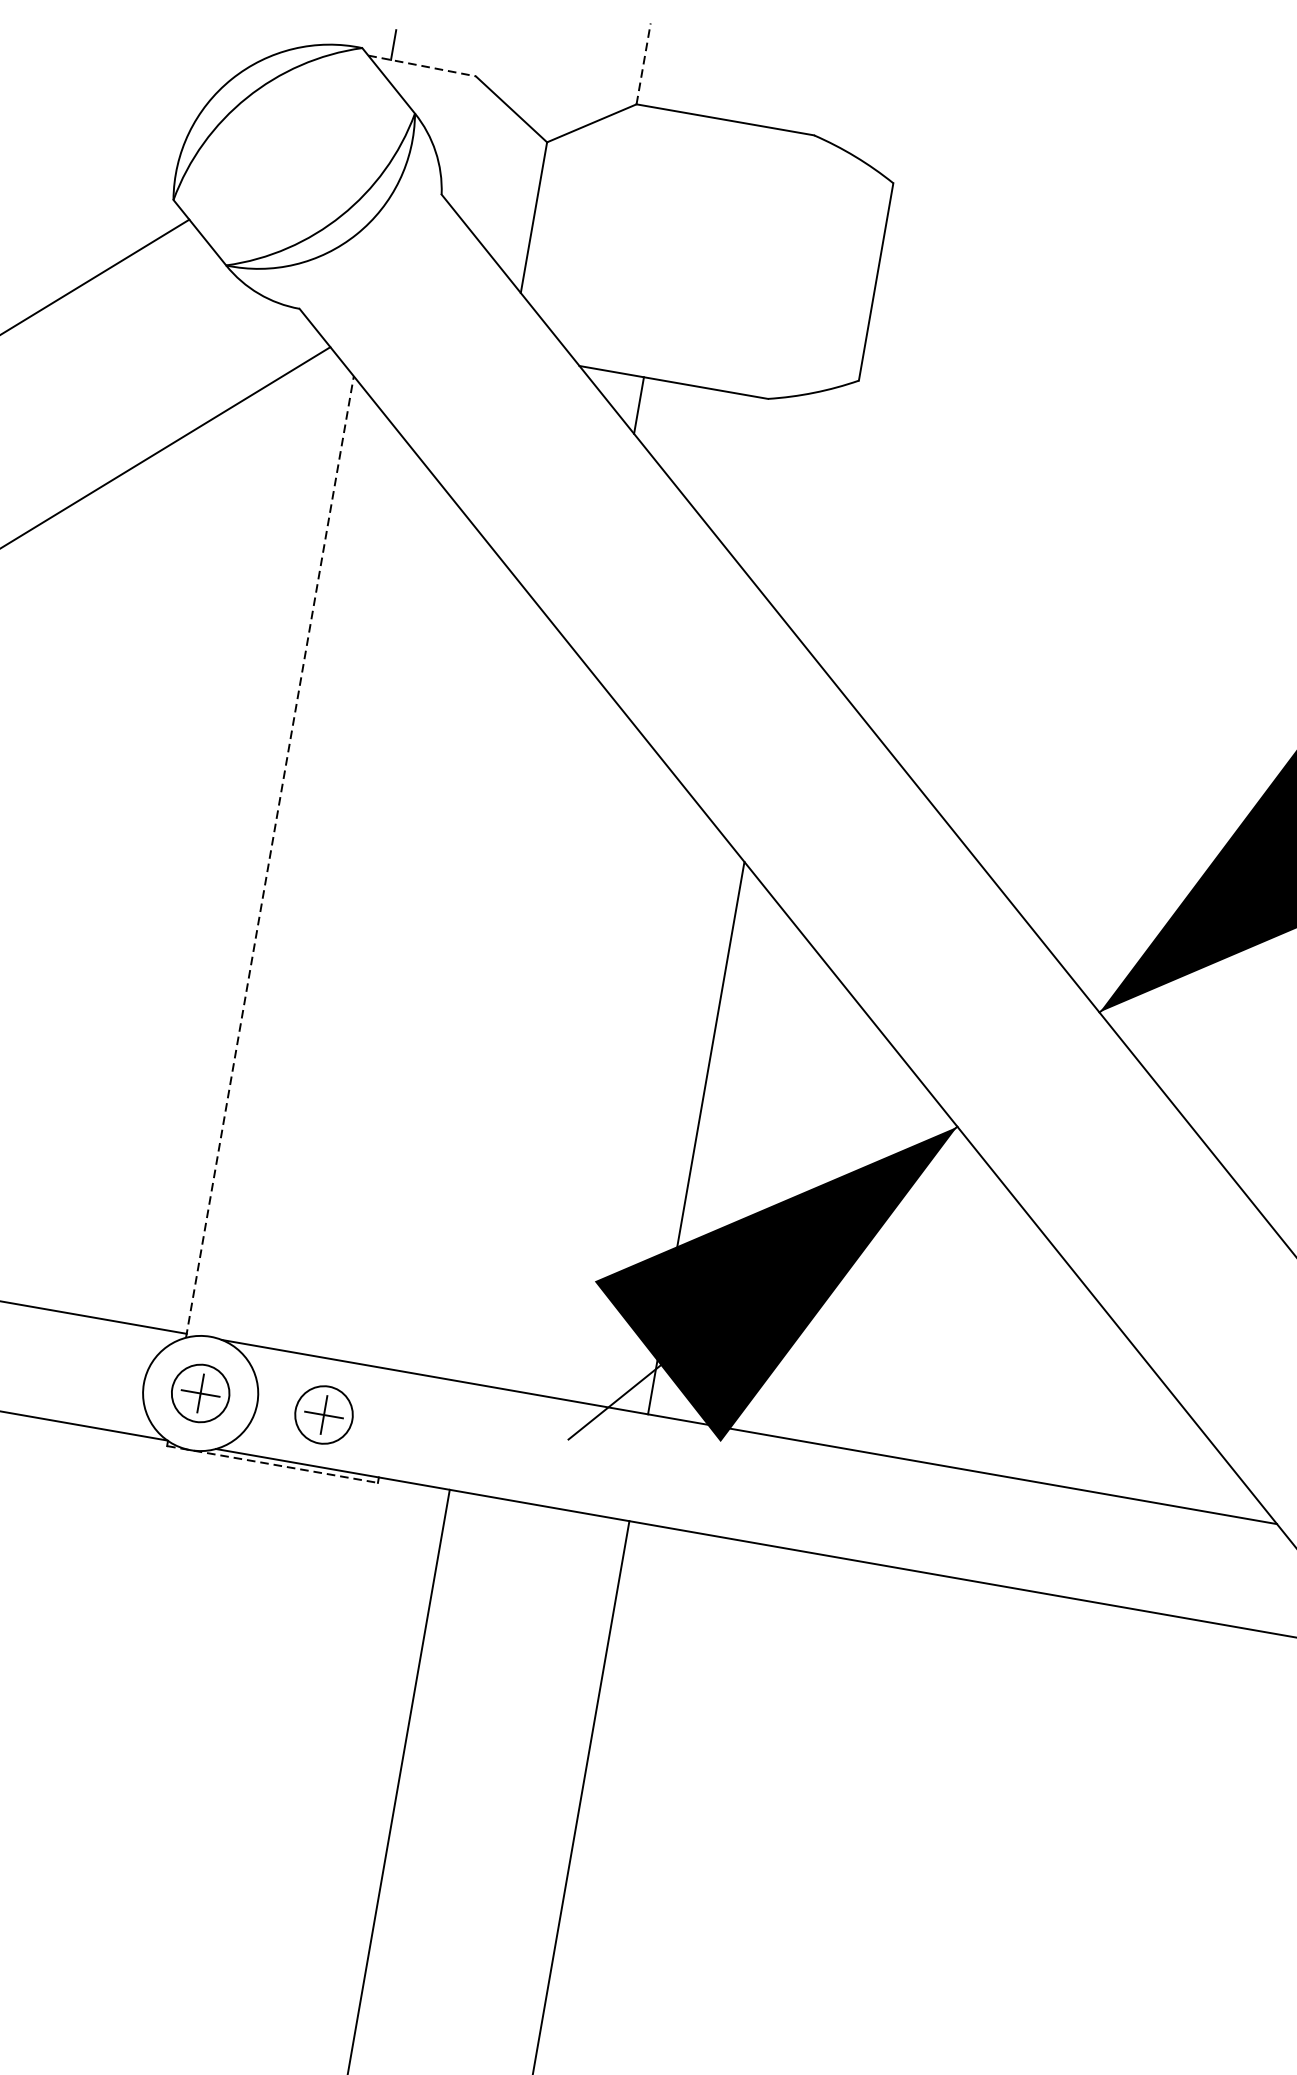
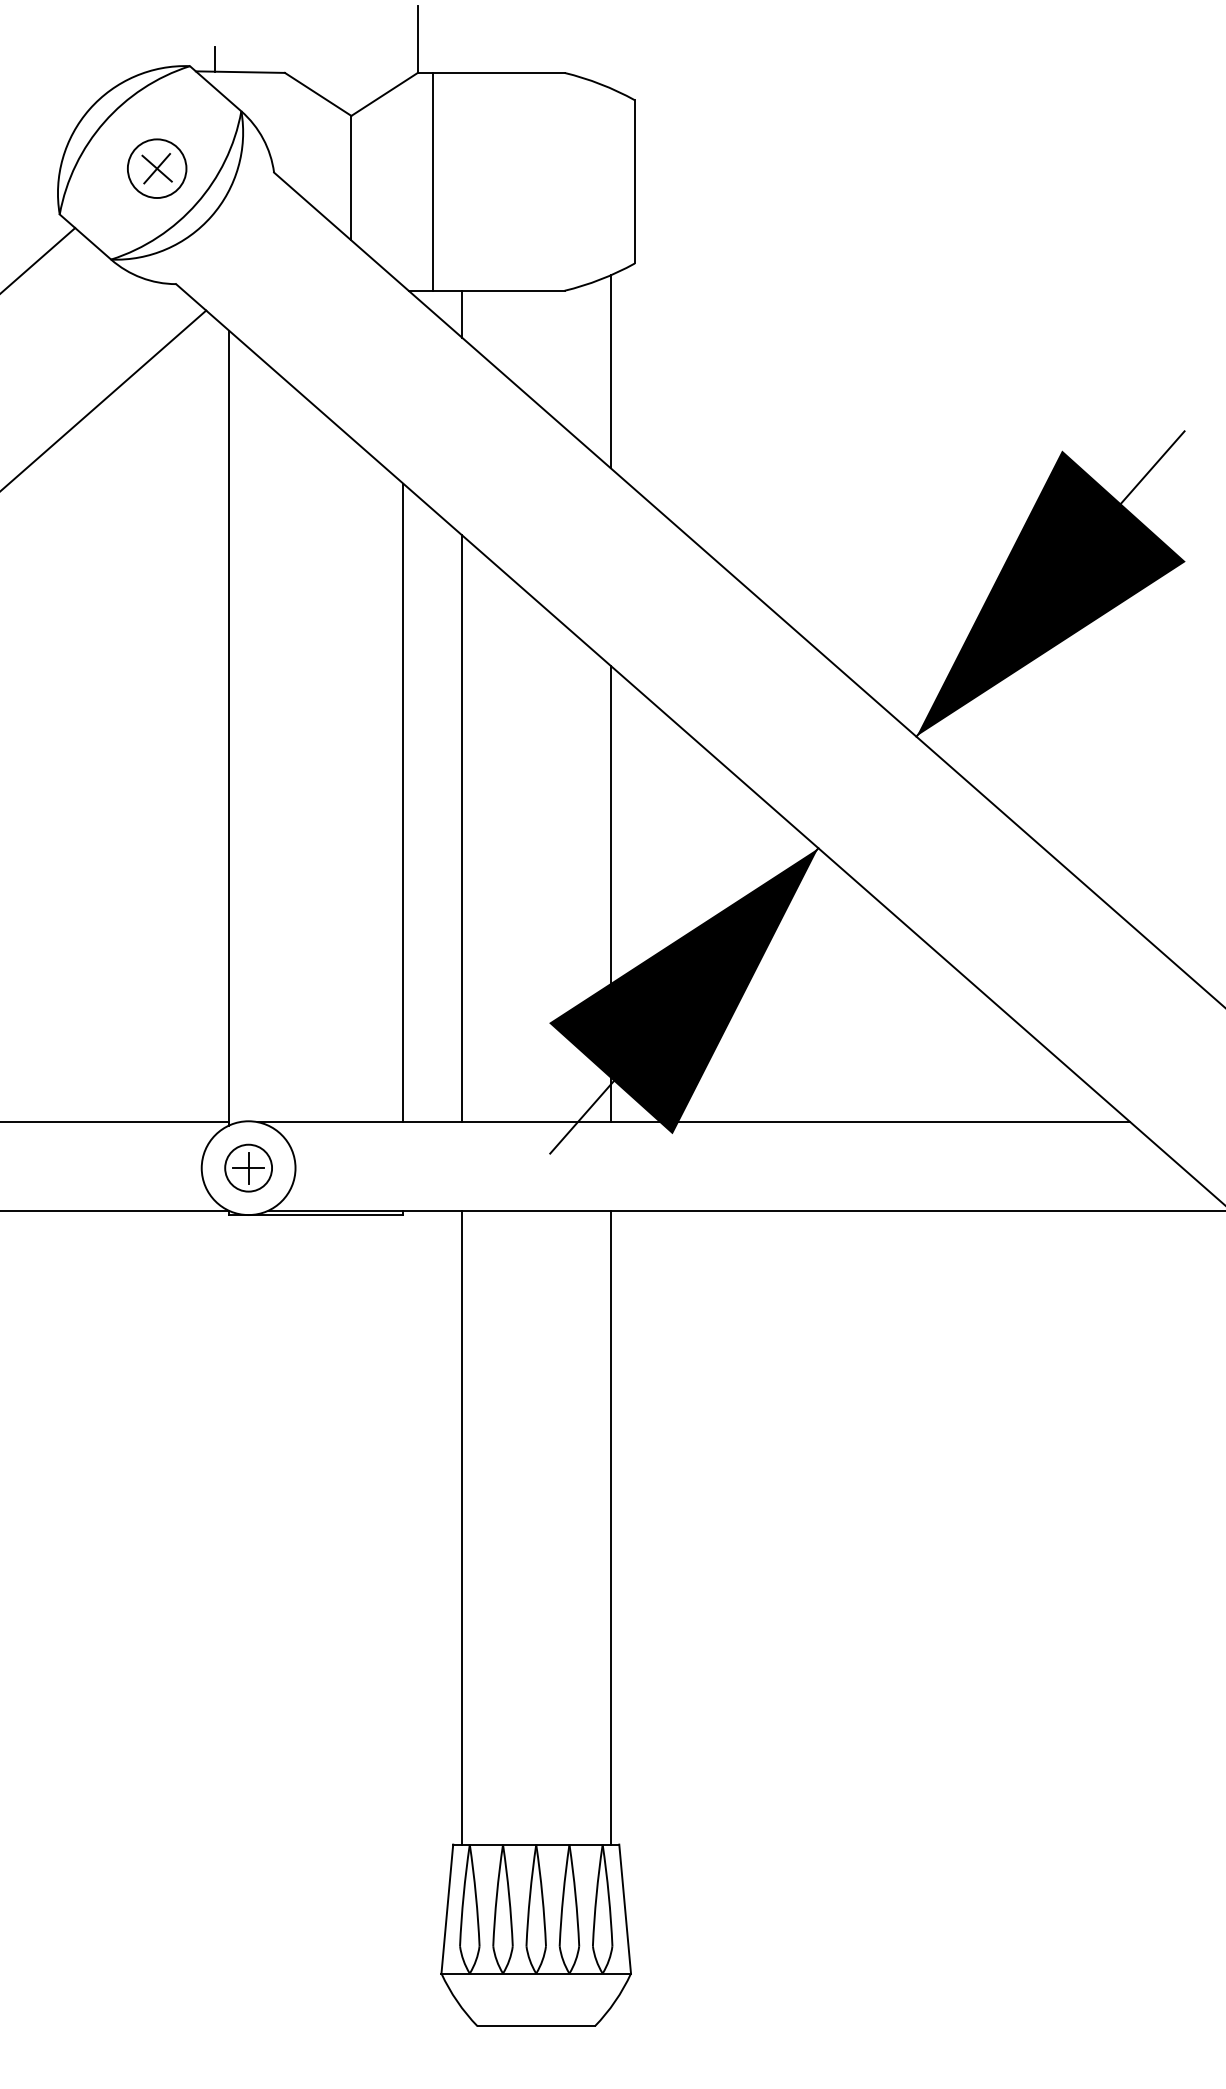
line: (643, 62) -> (417, 38), dashed -> solid
line: (422, 66) -> (240, 72), dashed -> solid
part: (301, 165) -> (157, 168), added
line: (632, 239) -> (433, 181), added
line: (806, 506) -> (610, 371), added
line: (270, 856) -> (229, 727), dashed -> solid
line: (465, 983) -> (403, 802), added
line: (531, 1027) -> (462, 828), added
part: (324, 1414) -> (350, 1167), removed
line: (272, 1465) -> (316, 1215), dashed -> solid

